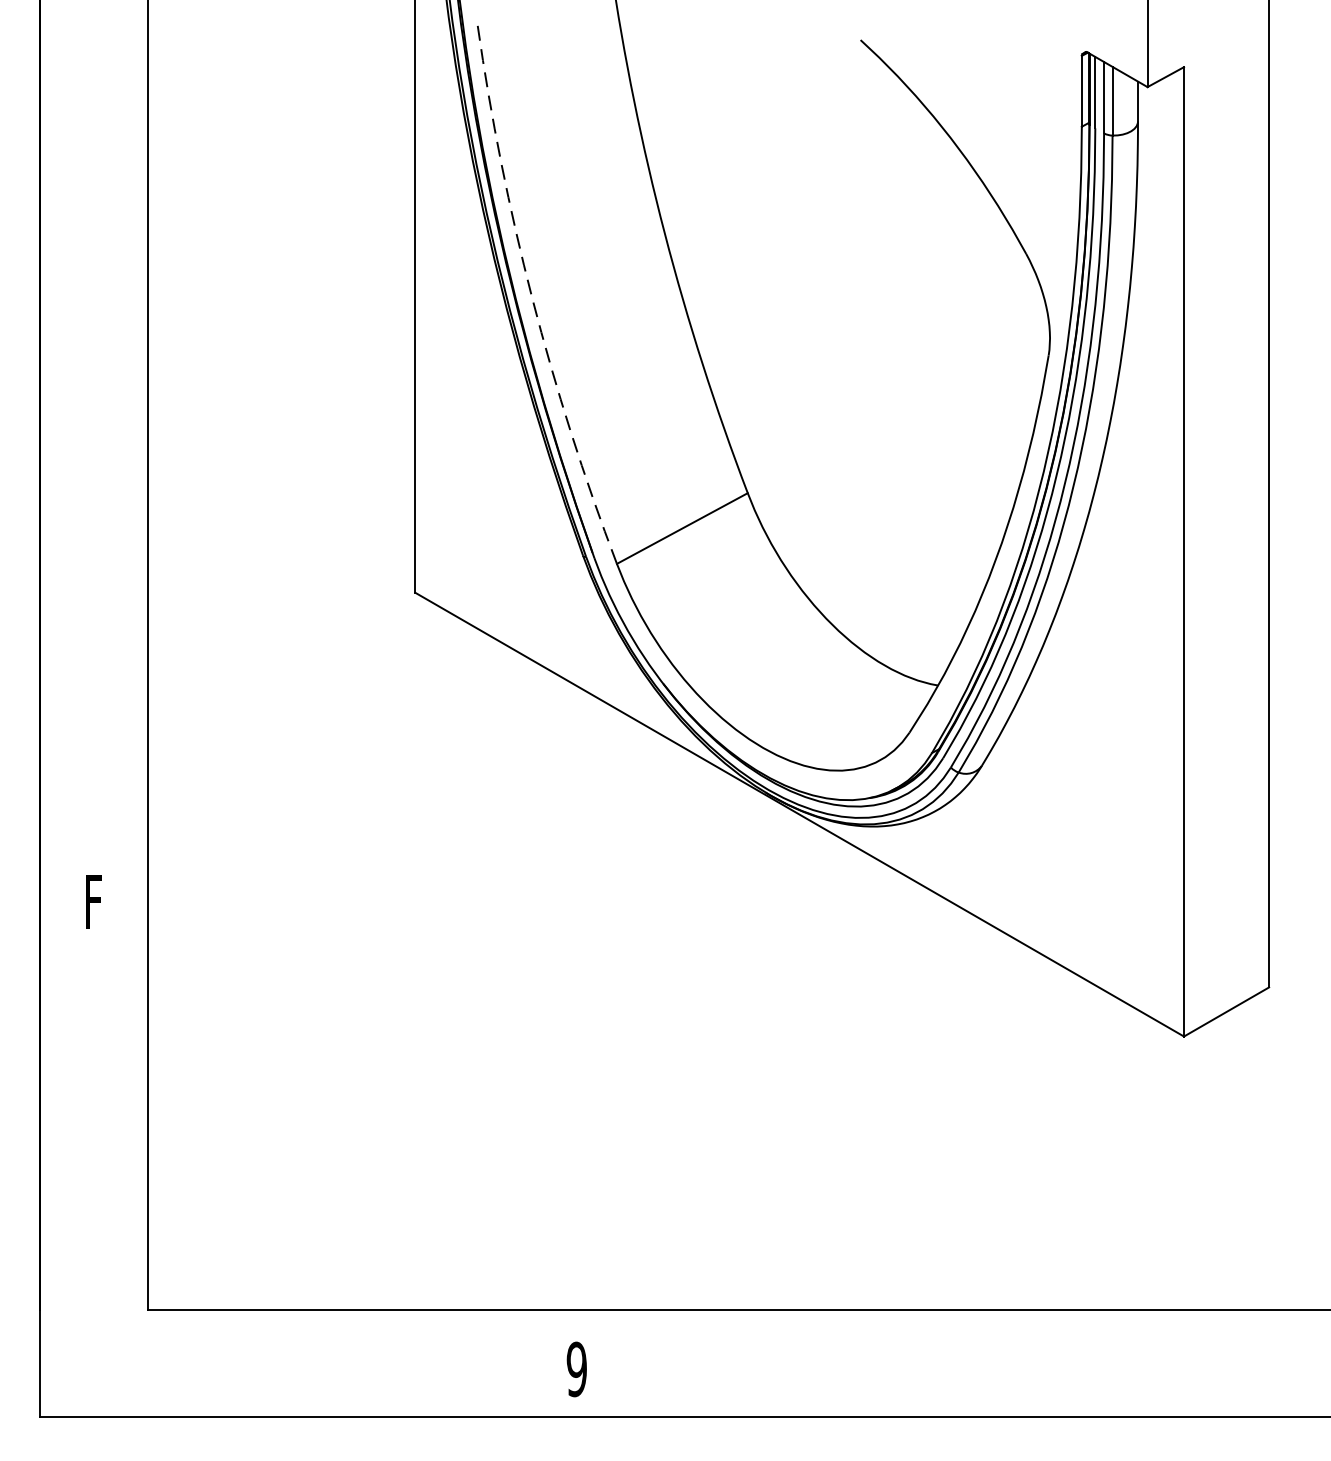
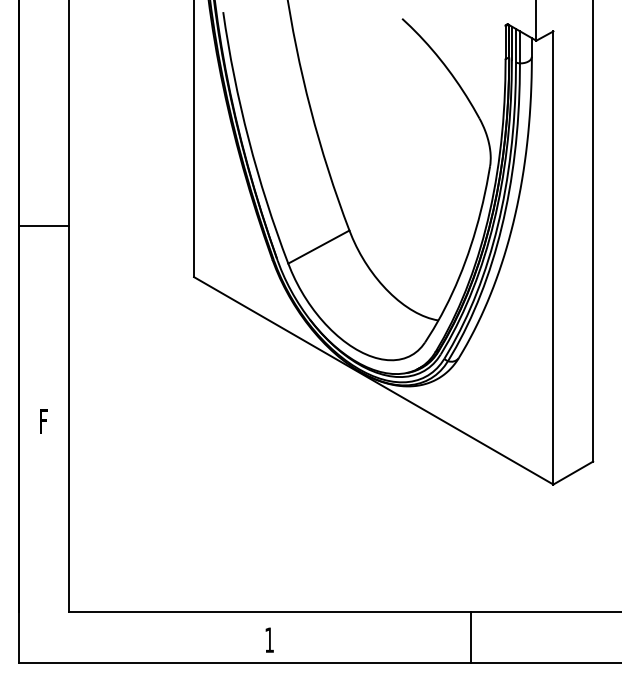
arc: (531, 298) -> (248, 139), dashed -> solid
line: (93, 482) -> (43, 225), added
line: (1006, 1363) -> (470, 637), added
text: (576, 1370) -> (269, 640), 9 -> 1

